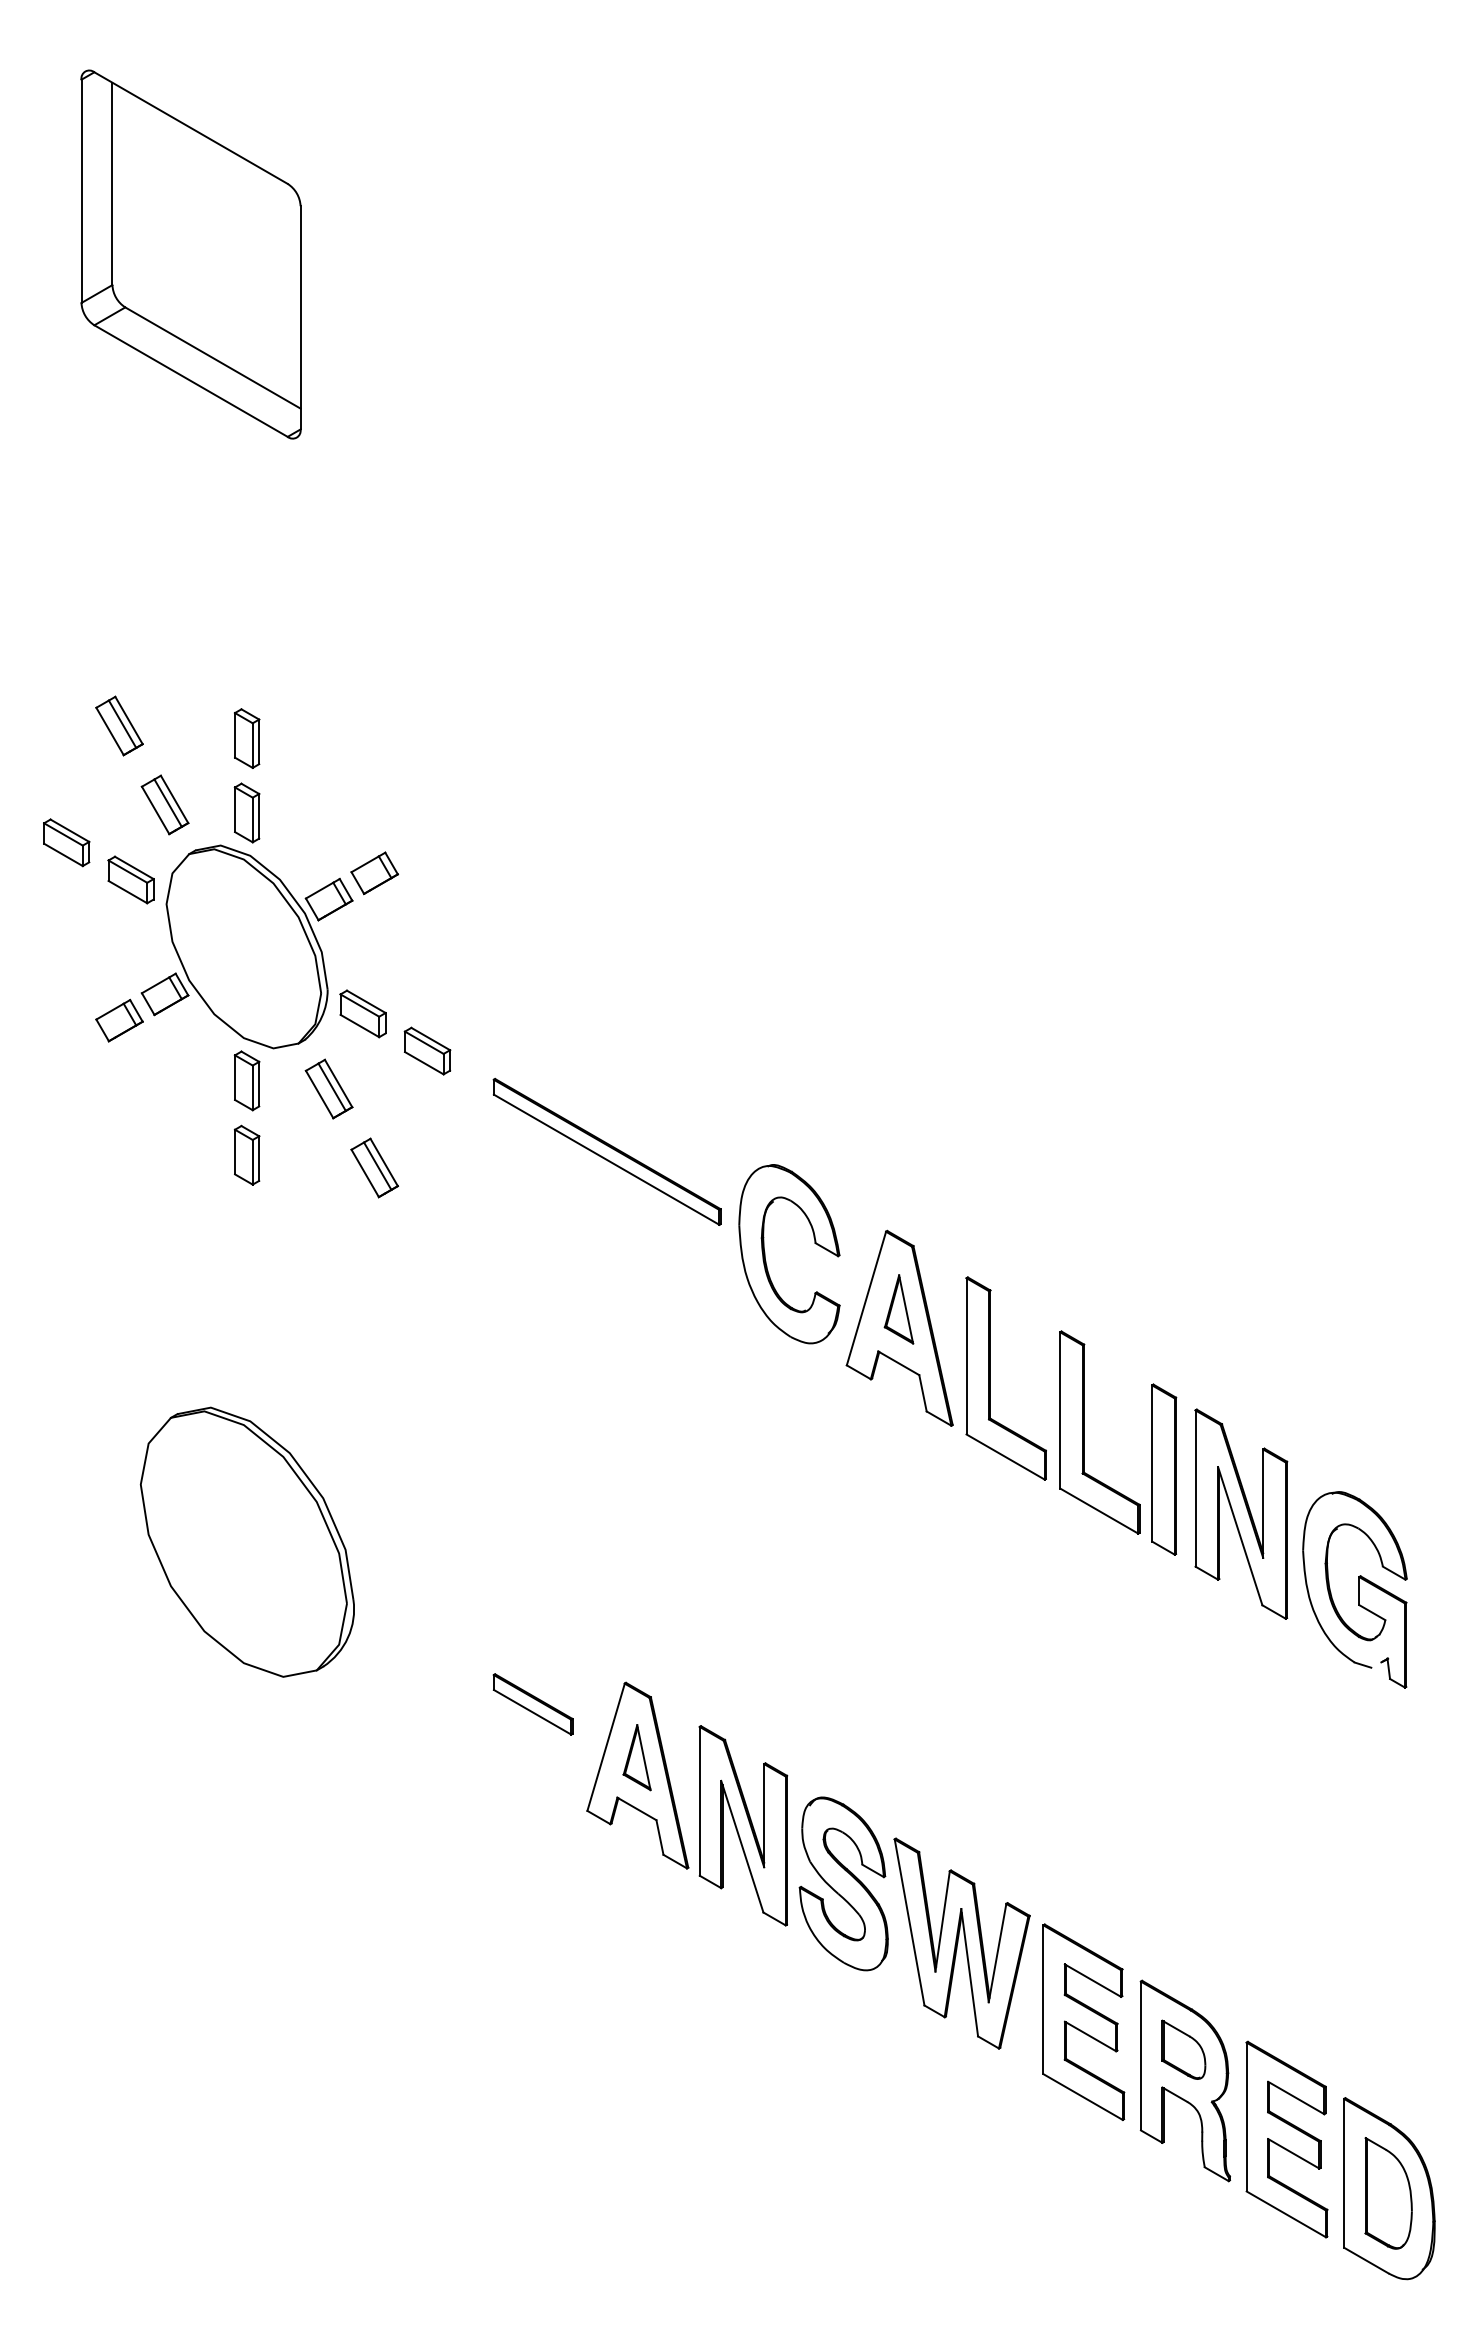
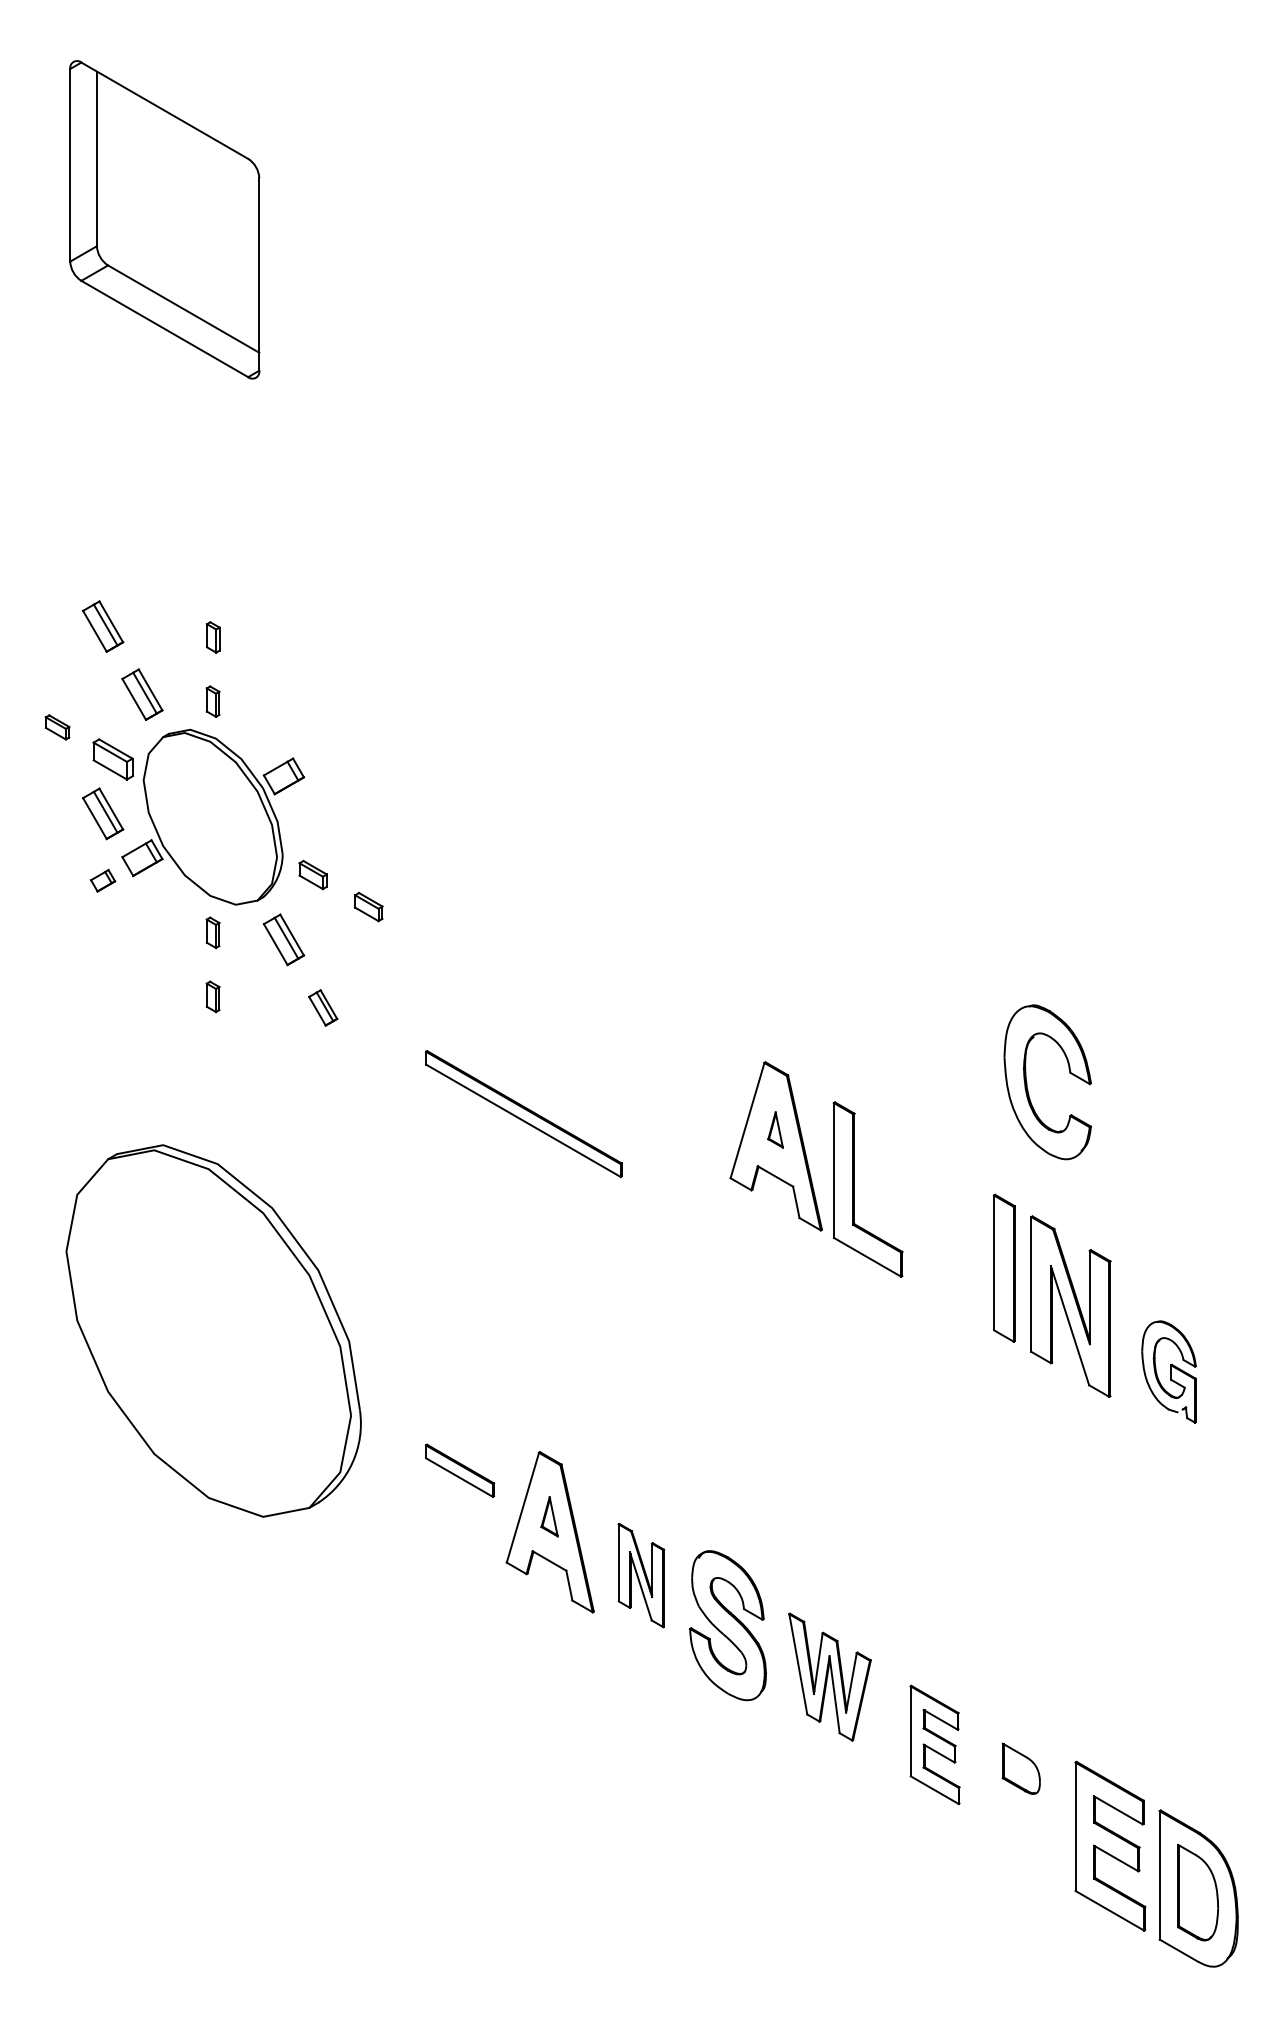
part: (247, 738) -> (213, 637), size x0.6
part: (246, 812) -> (212, 701), size x0.6
part: (66, 842) -> (57, 727), size x0.6
part: (374, 873) -> (323, 753), removed
part: (119, 942) -> (103, 813), added
part: (362, 1013) -> (312, 874), size x0.7
part: (119, 1020) -> (103, 880), size x0.6
part: (427, 1050) -> (368, 906), size x0.7
part: (246, 1080) -> (212, 932), size x0.6
part: (606, 1151) -> (523, 1113), moved
part: (246, 1154) -> (212, 996), size x0.6
part: (374, 1167) -> (323, 1007), size x0.7
part: (766, 1260) -> (1027, 1087), moved
part: (898, 1309) -> (775, 1130), size x0.6
part: (1084, 1432) -> (935, 1236), removed
part: (246, 1541) -> (212, 1330), size x1.6
part: (1354, 1589) -> (1168, 1371), size x0.6
part: (636, 1757) -> (549, 1516), size x0.7
part: (743, 1825) -> (641, 1575), size x0.6
part: (961, 1943) -> (829, 1677), size x0.7
part: (1083, 2021) -> (934, 1744), size x0.7
part: (1184, 2080) -> (1021, 1795), removed

